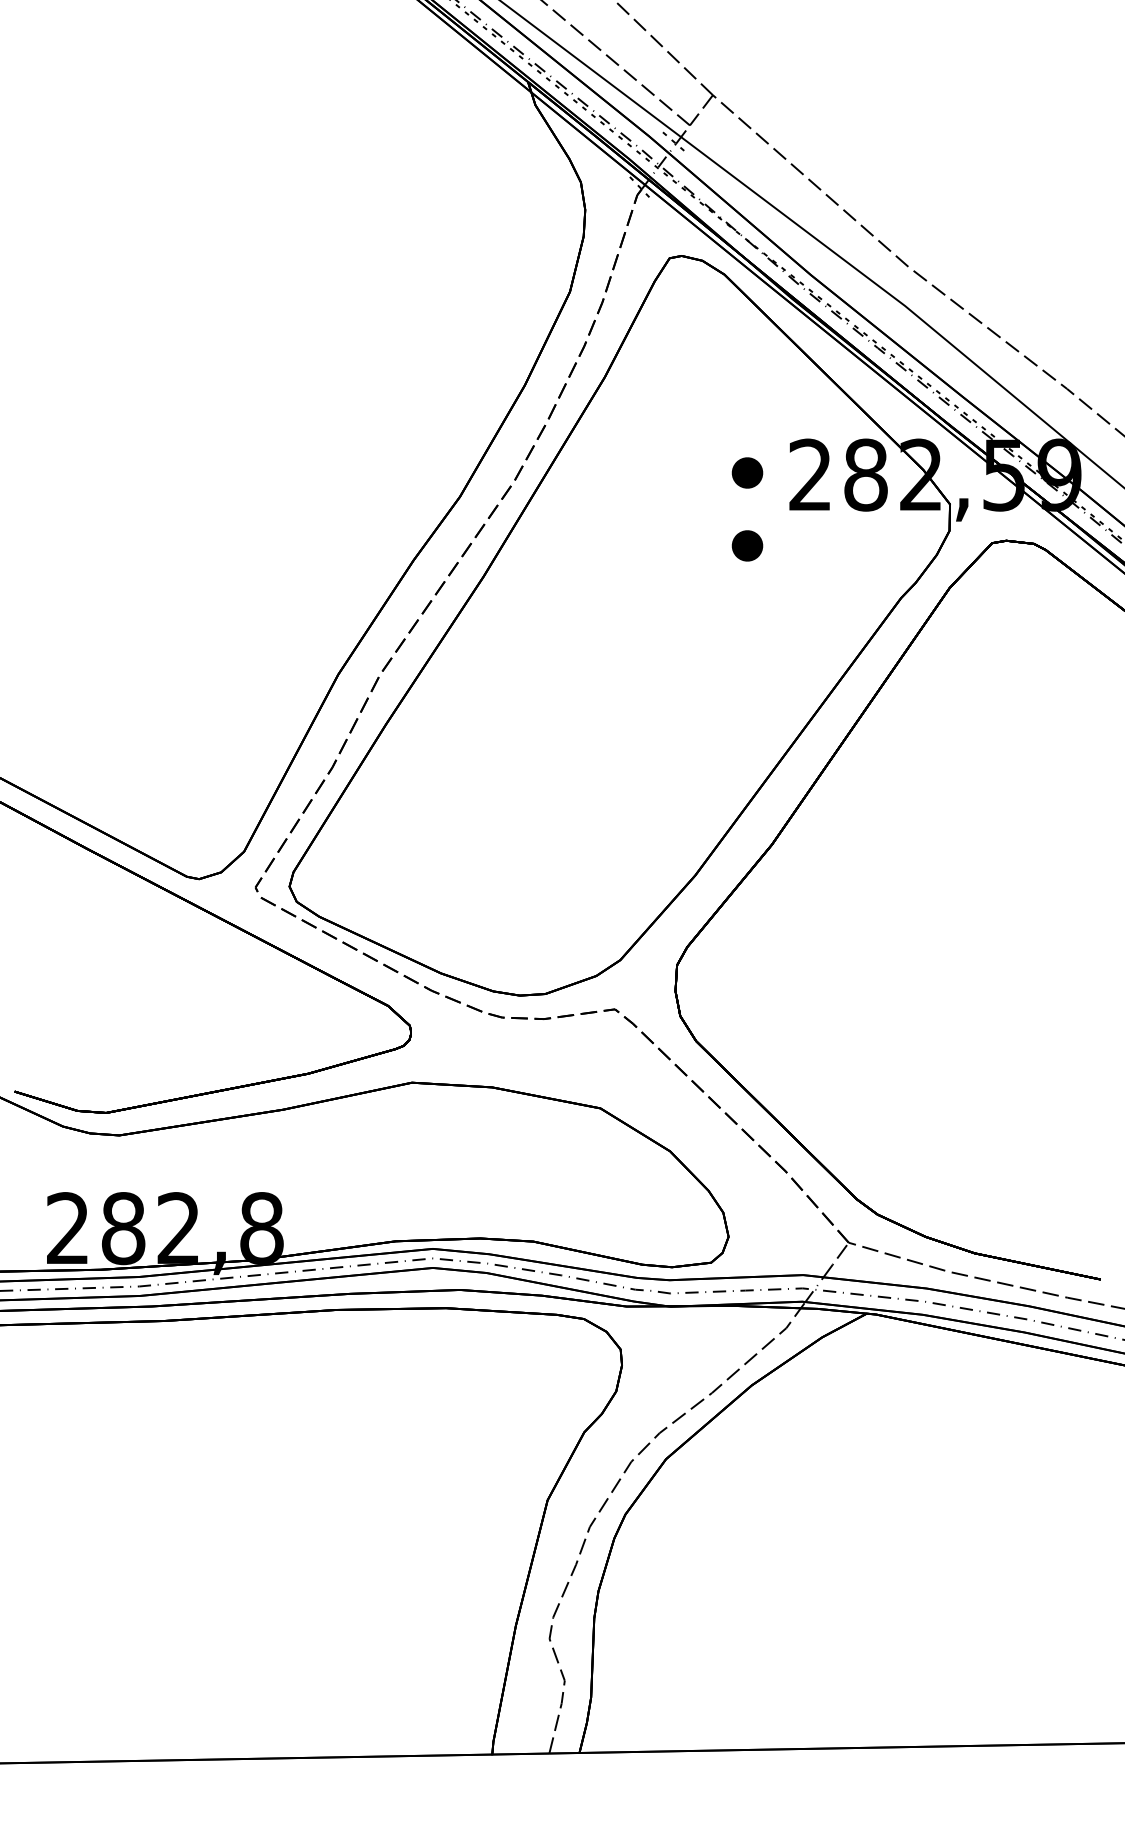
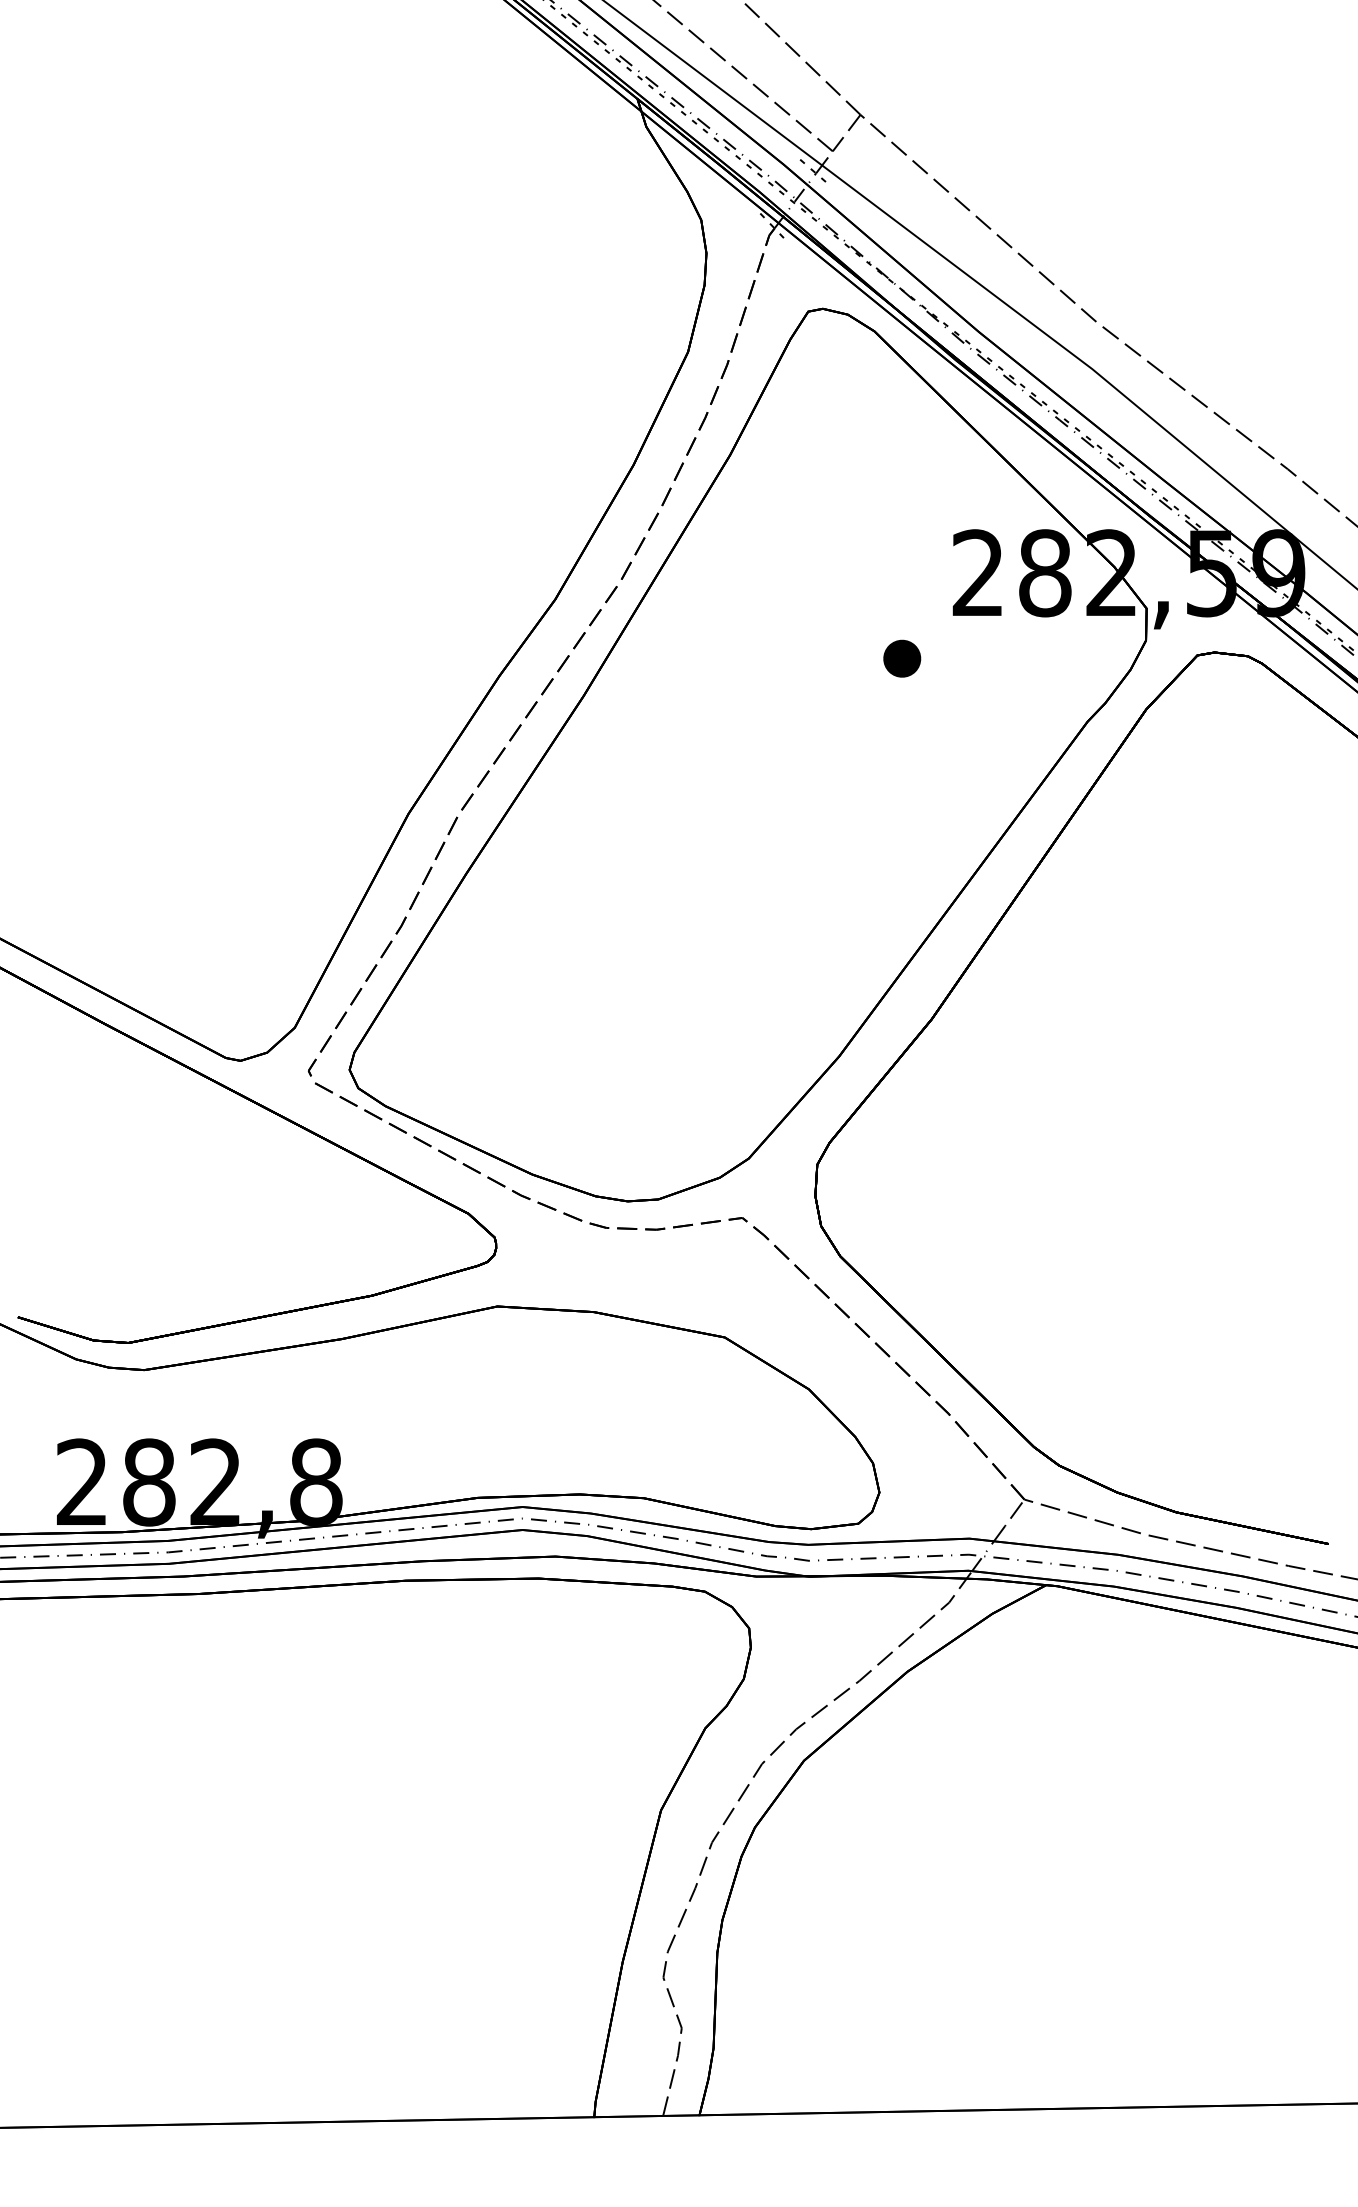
part: (747, 472) -> (902, 570), removed

